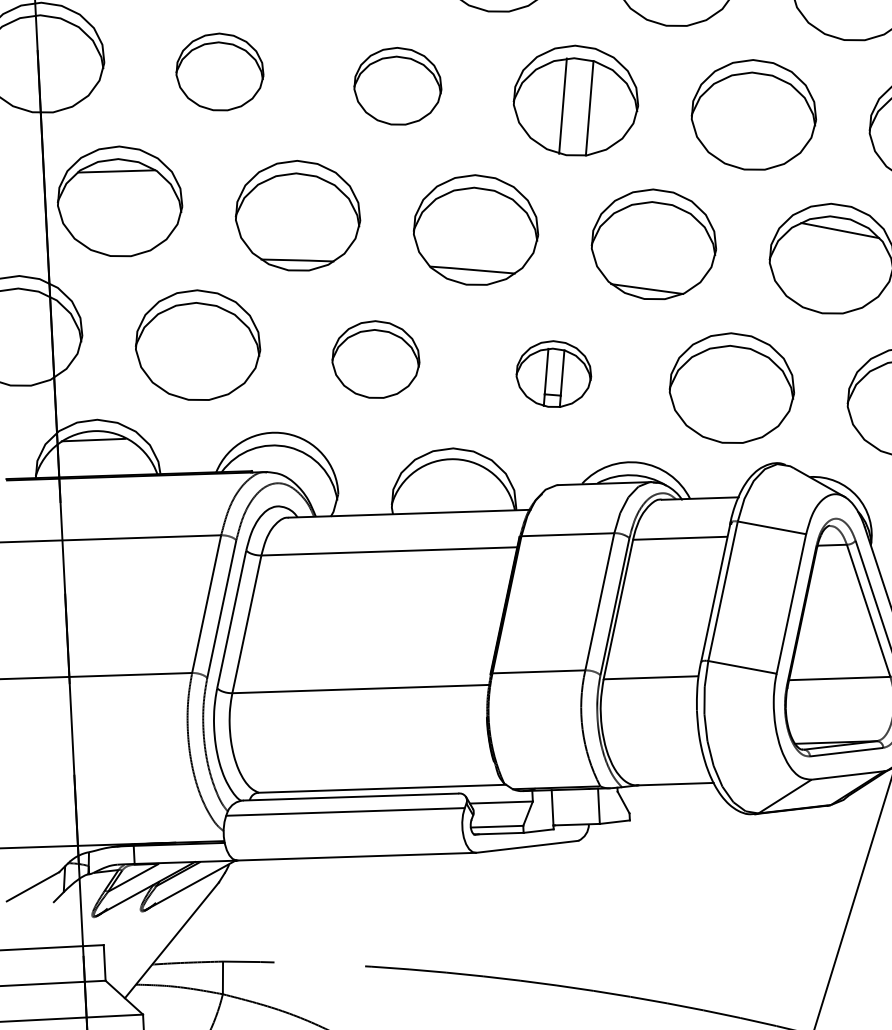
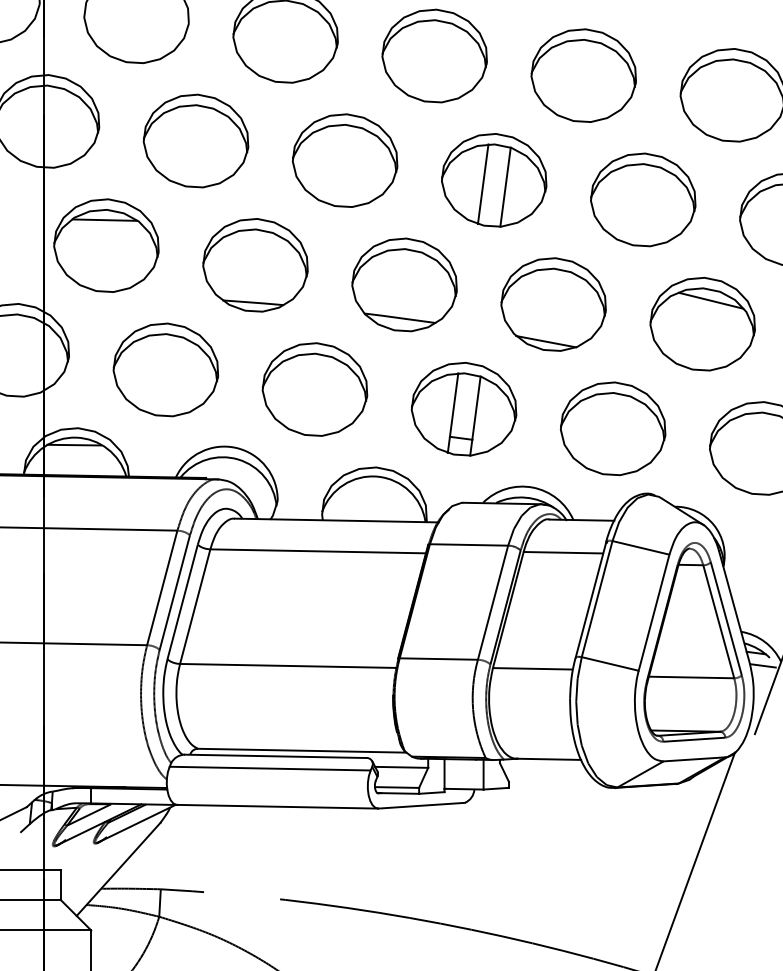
part: (219, 71) -> (195, 140), size x1.43
part: (397, 86) -> (344, 160), size x1.43
part: (375, 359) -> (314, 389), size x1.43
part: (553, 374) -> (463, 409), size x1.67

